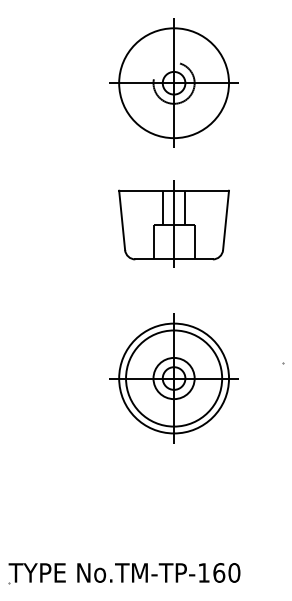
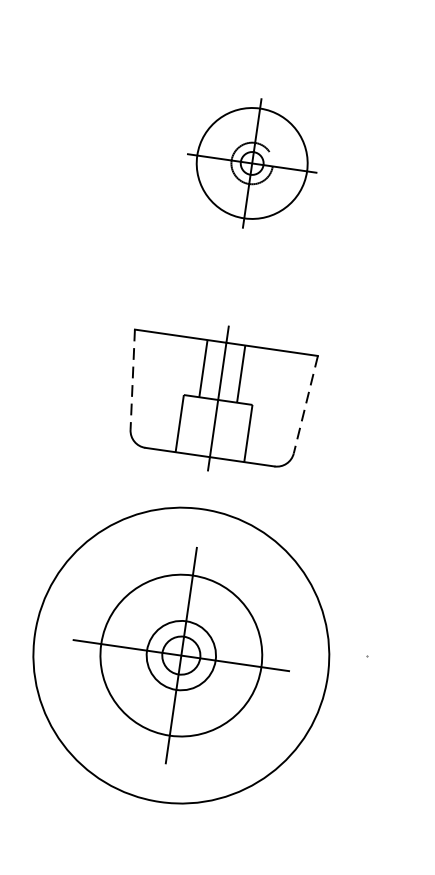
part: (173, 82) -> (251, 162), size x0.6
line: (122, 220) -> (133, 379), solid -> dashed
line: (226, 220) -> (306, 404), solid -> dashed
circle: (174, 378) -> (182, 655), size x1.6

